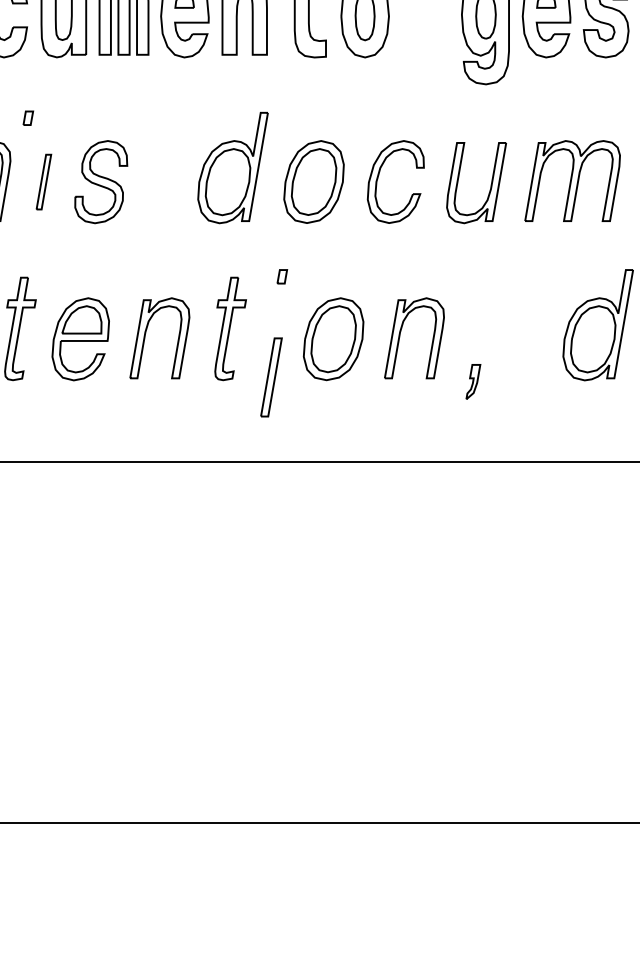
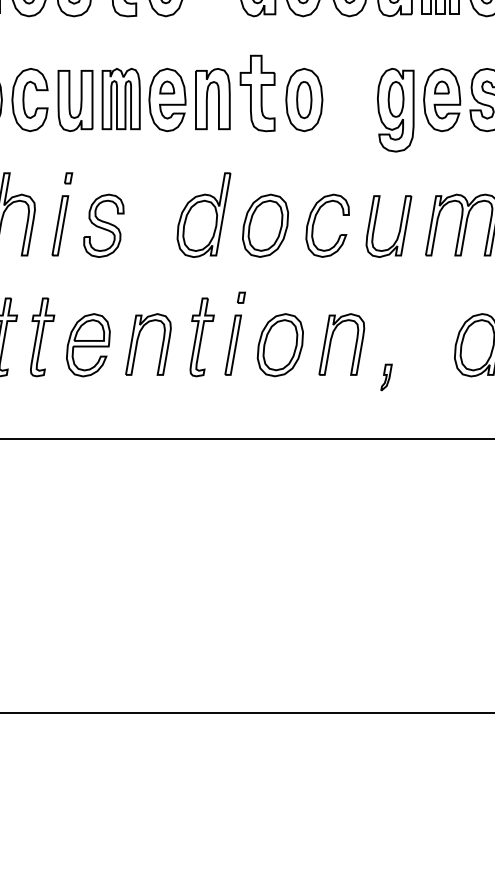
part: (28, 118) -> (68, 178), moved
part: (44, 181) -> (60, 225), size x1.43
part: (270, 376) -> (232, 344), moved

